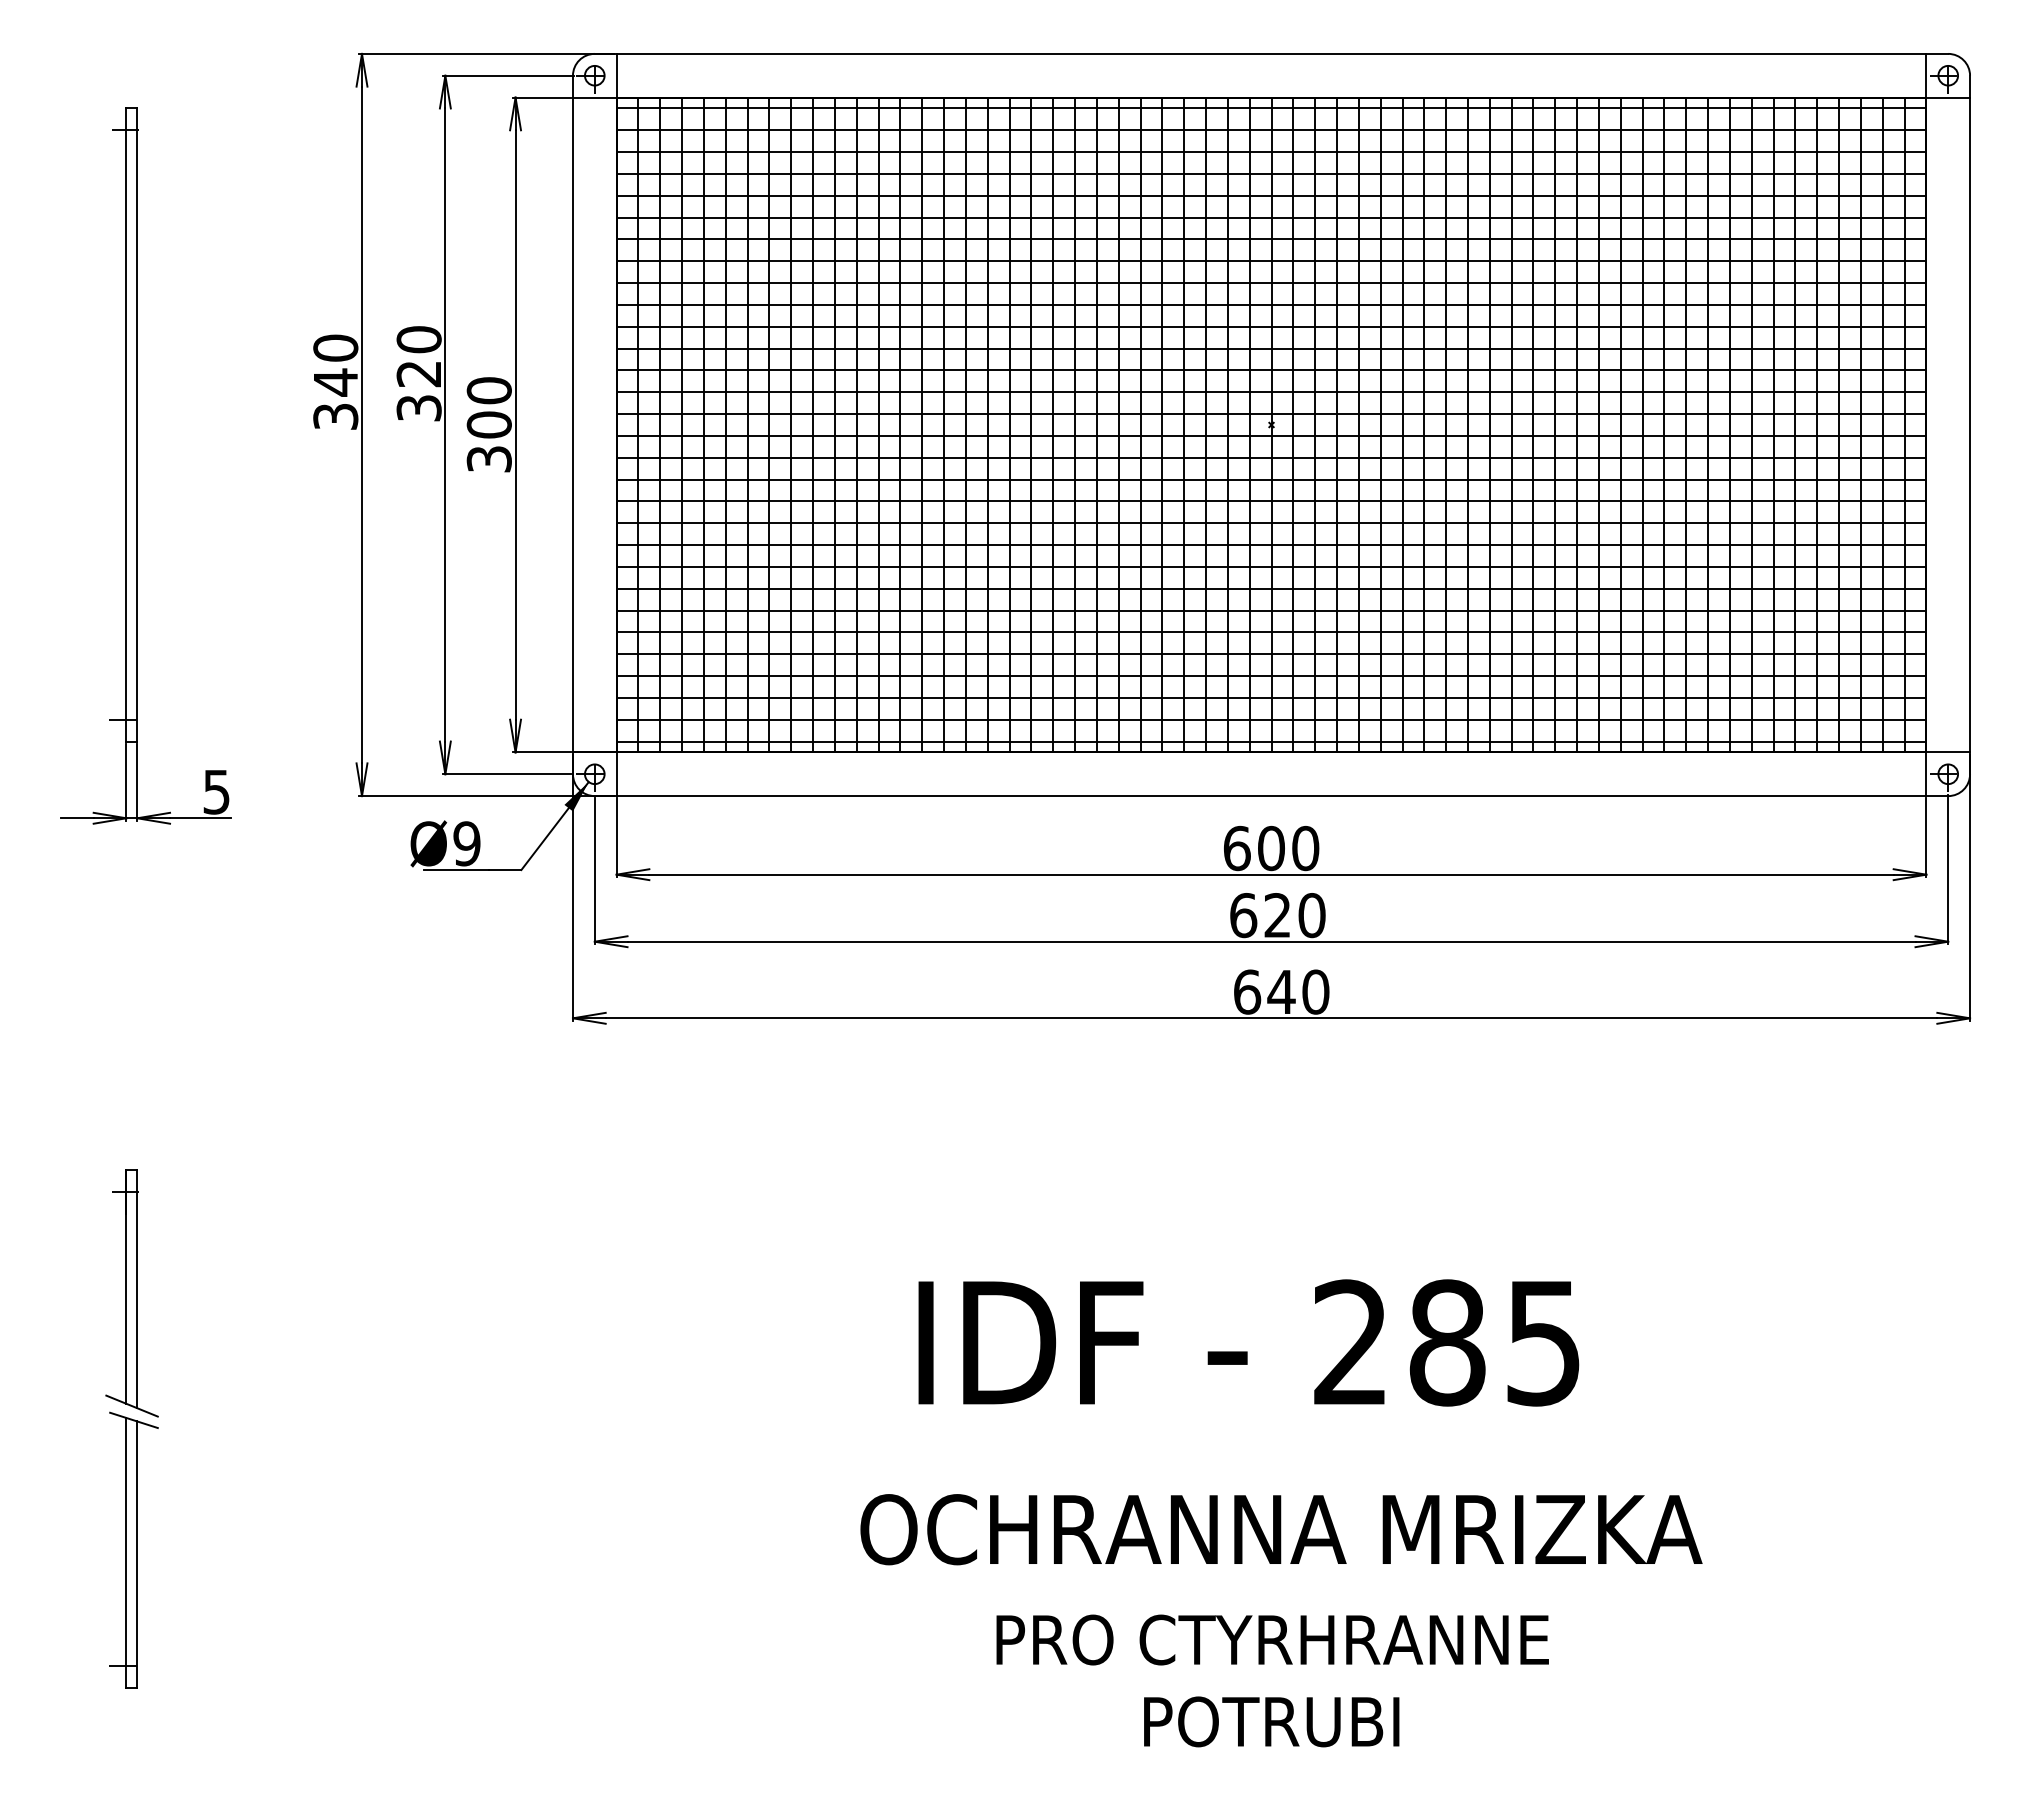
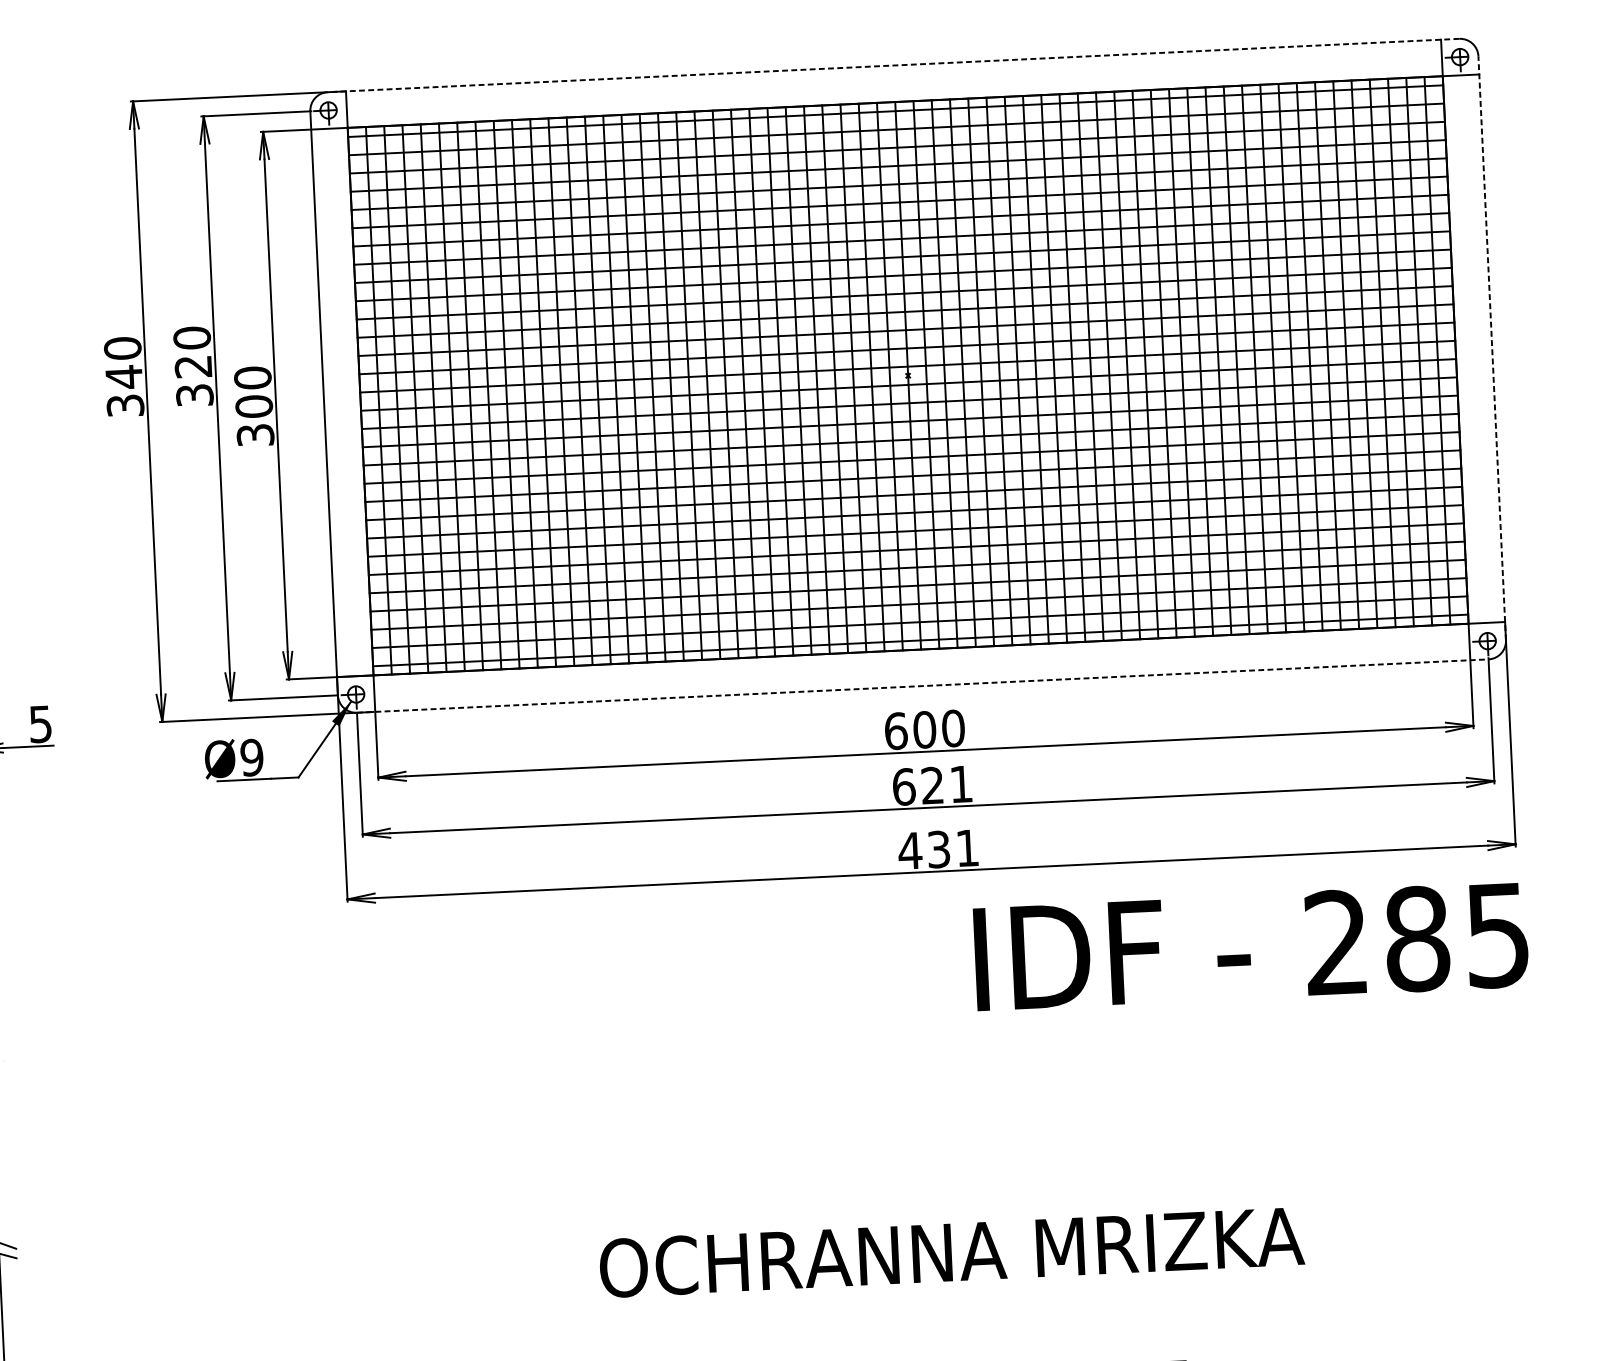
line: (1271, 53) -> (893, 65), solid -> dashed
line: (1970, 424) -> (1492, 347), solid -> dashed
line: (1271, 796) -> (922, 686), solid -> dashed
text: (1311, 915) -> (960, 784), 620 -> 621
text: (1281, 991) -> (938, 849), 640 -> 431
text: (1248, 1342) -> (1250, 946), moved
text: (1281, 1529) -> (951, 1252), moved

